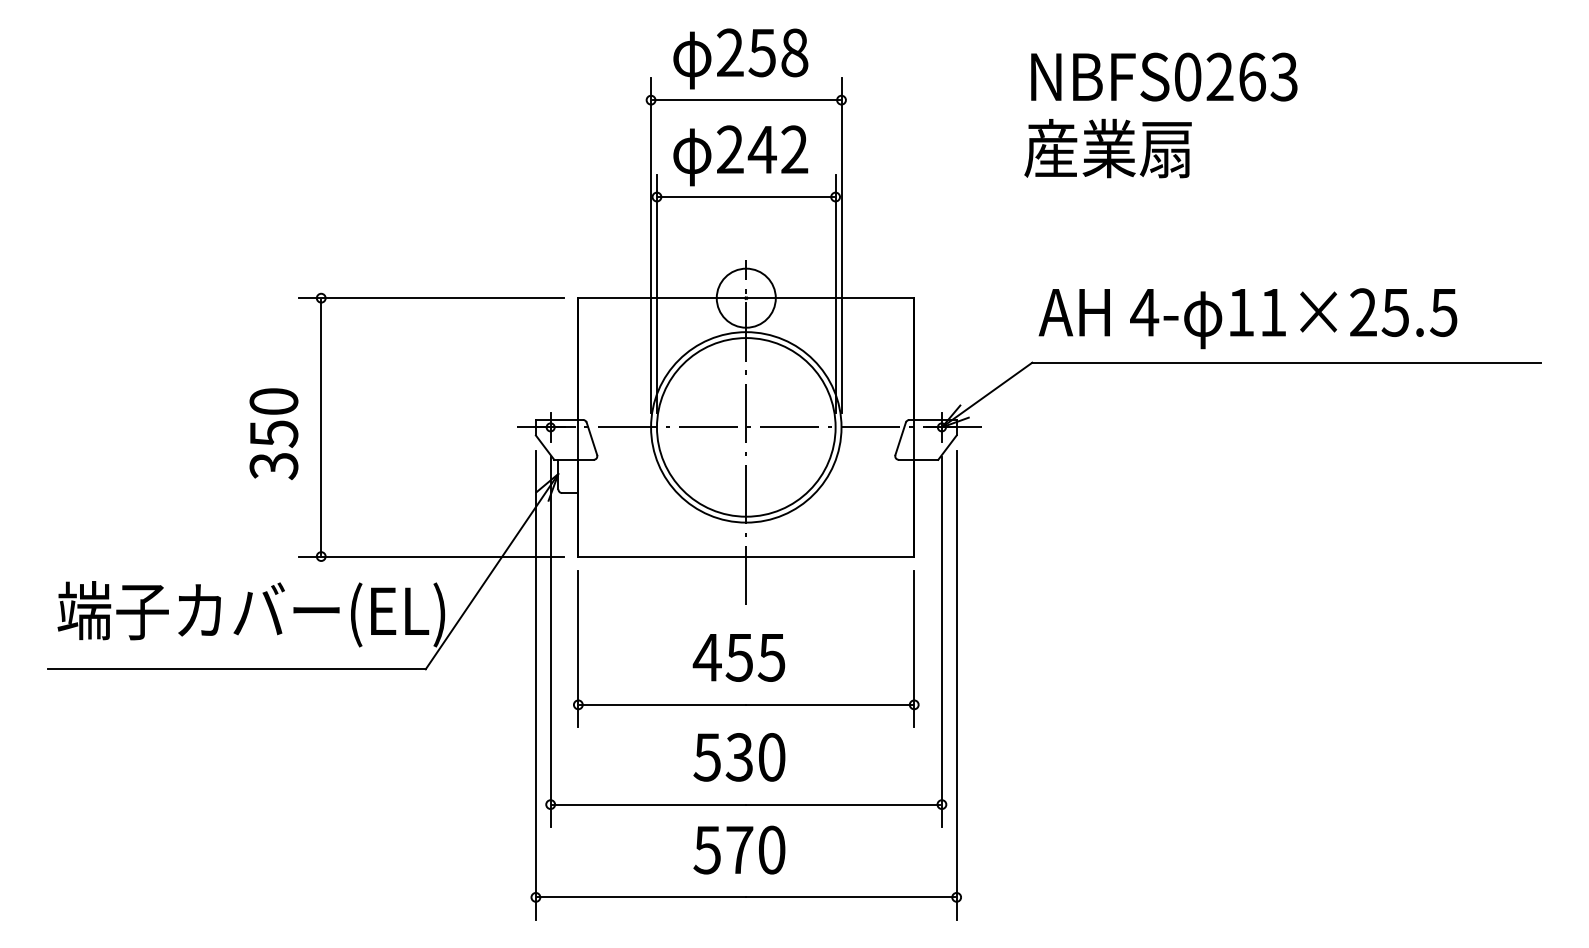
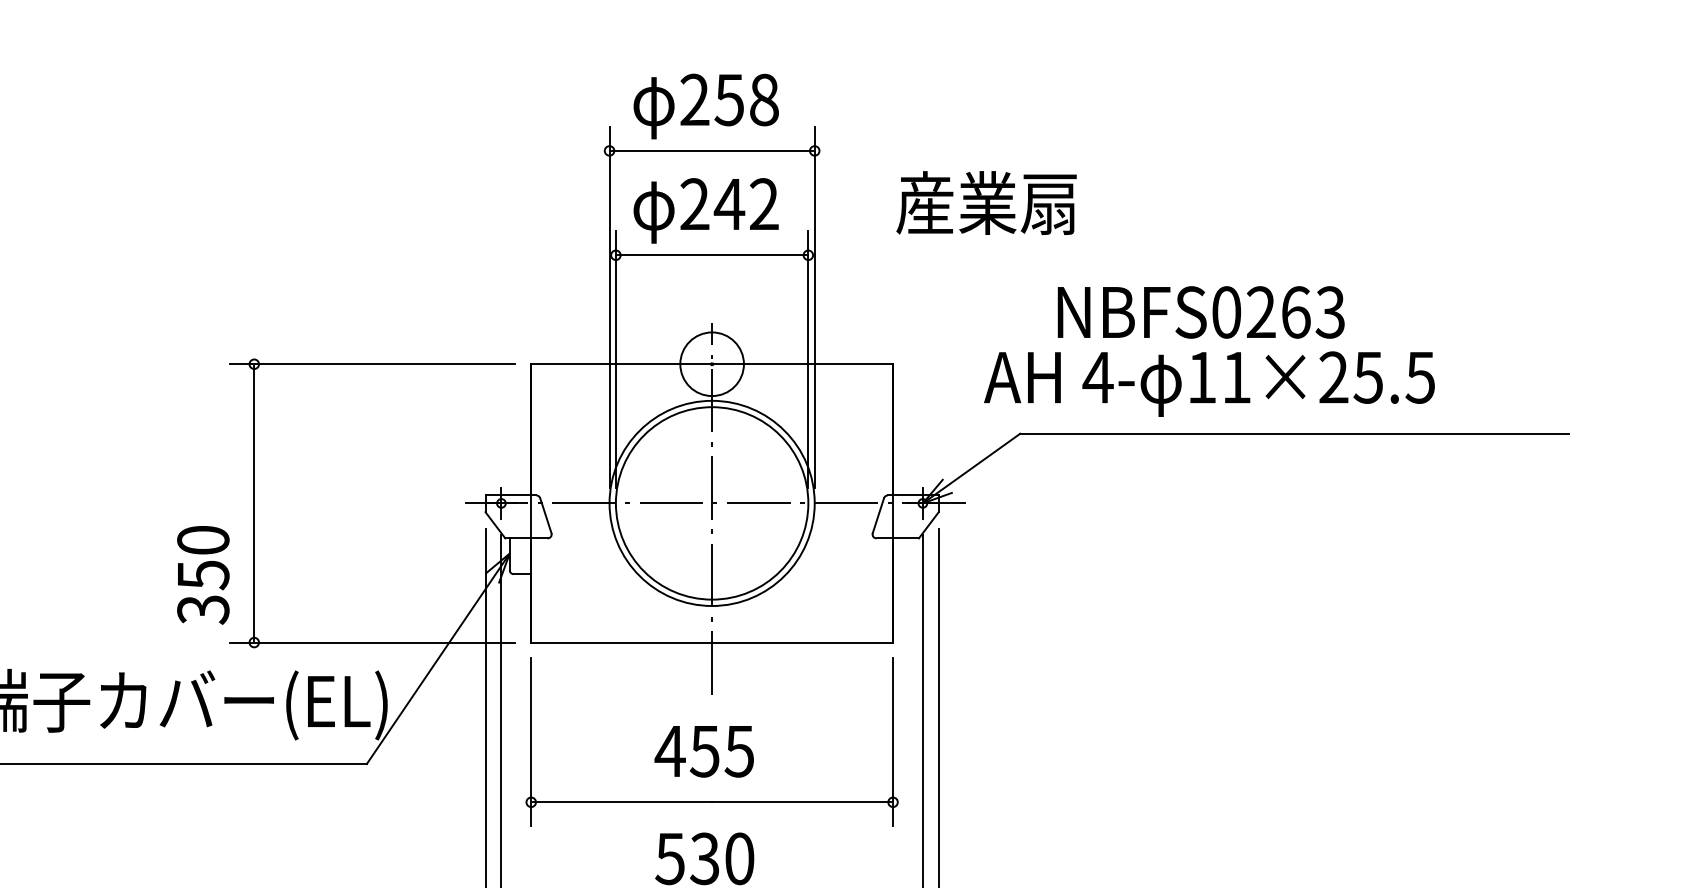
text: (1164, 76) -> (1201, 311), moved
text: (1107, 148) -> (985, 202), moved
text: (1247, 318) -> (1208, 383), moved
text: (273, 433) -> (202, 574), moved

